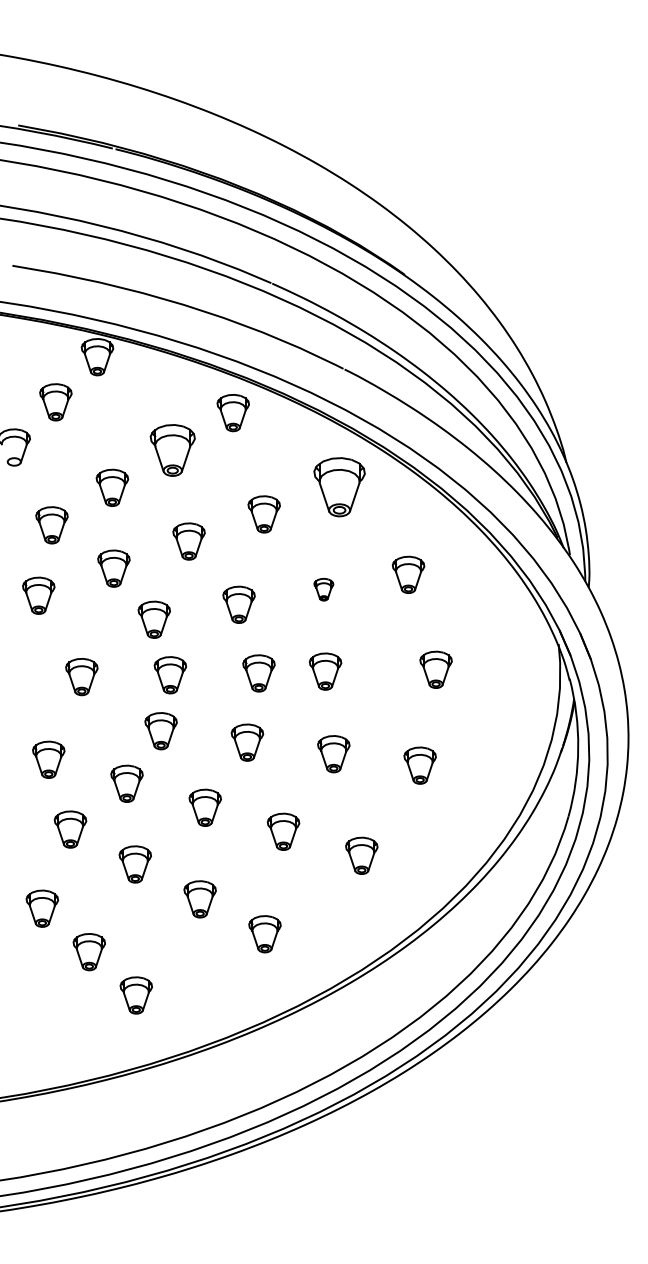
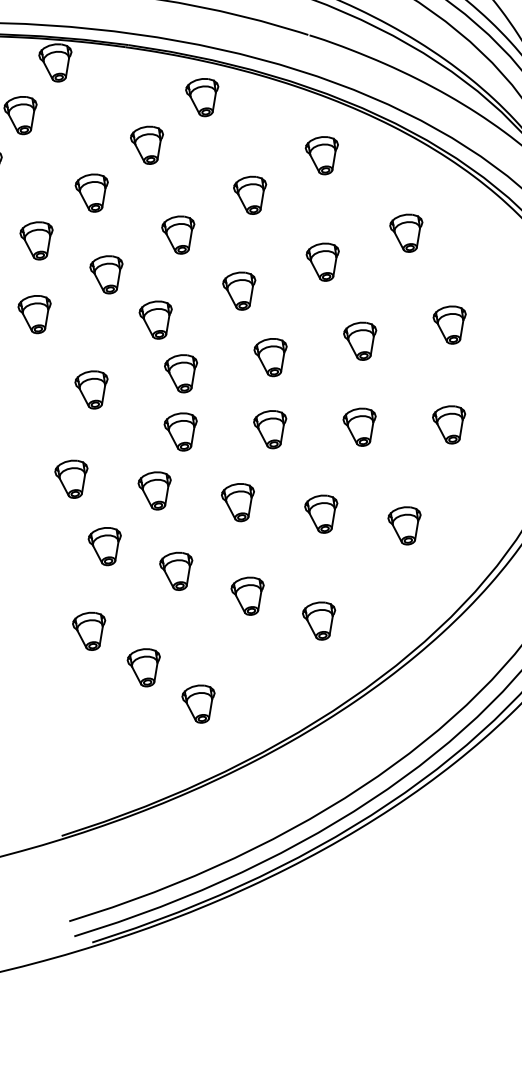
part: (172, 450) -> (148, 145), size x0.71
part: (338, 487) -> (322, 156), size x0.62
part: (323, 589) -> (323, 261), size x1.67
part: (325, 671) -> (361, 341), moved

